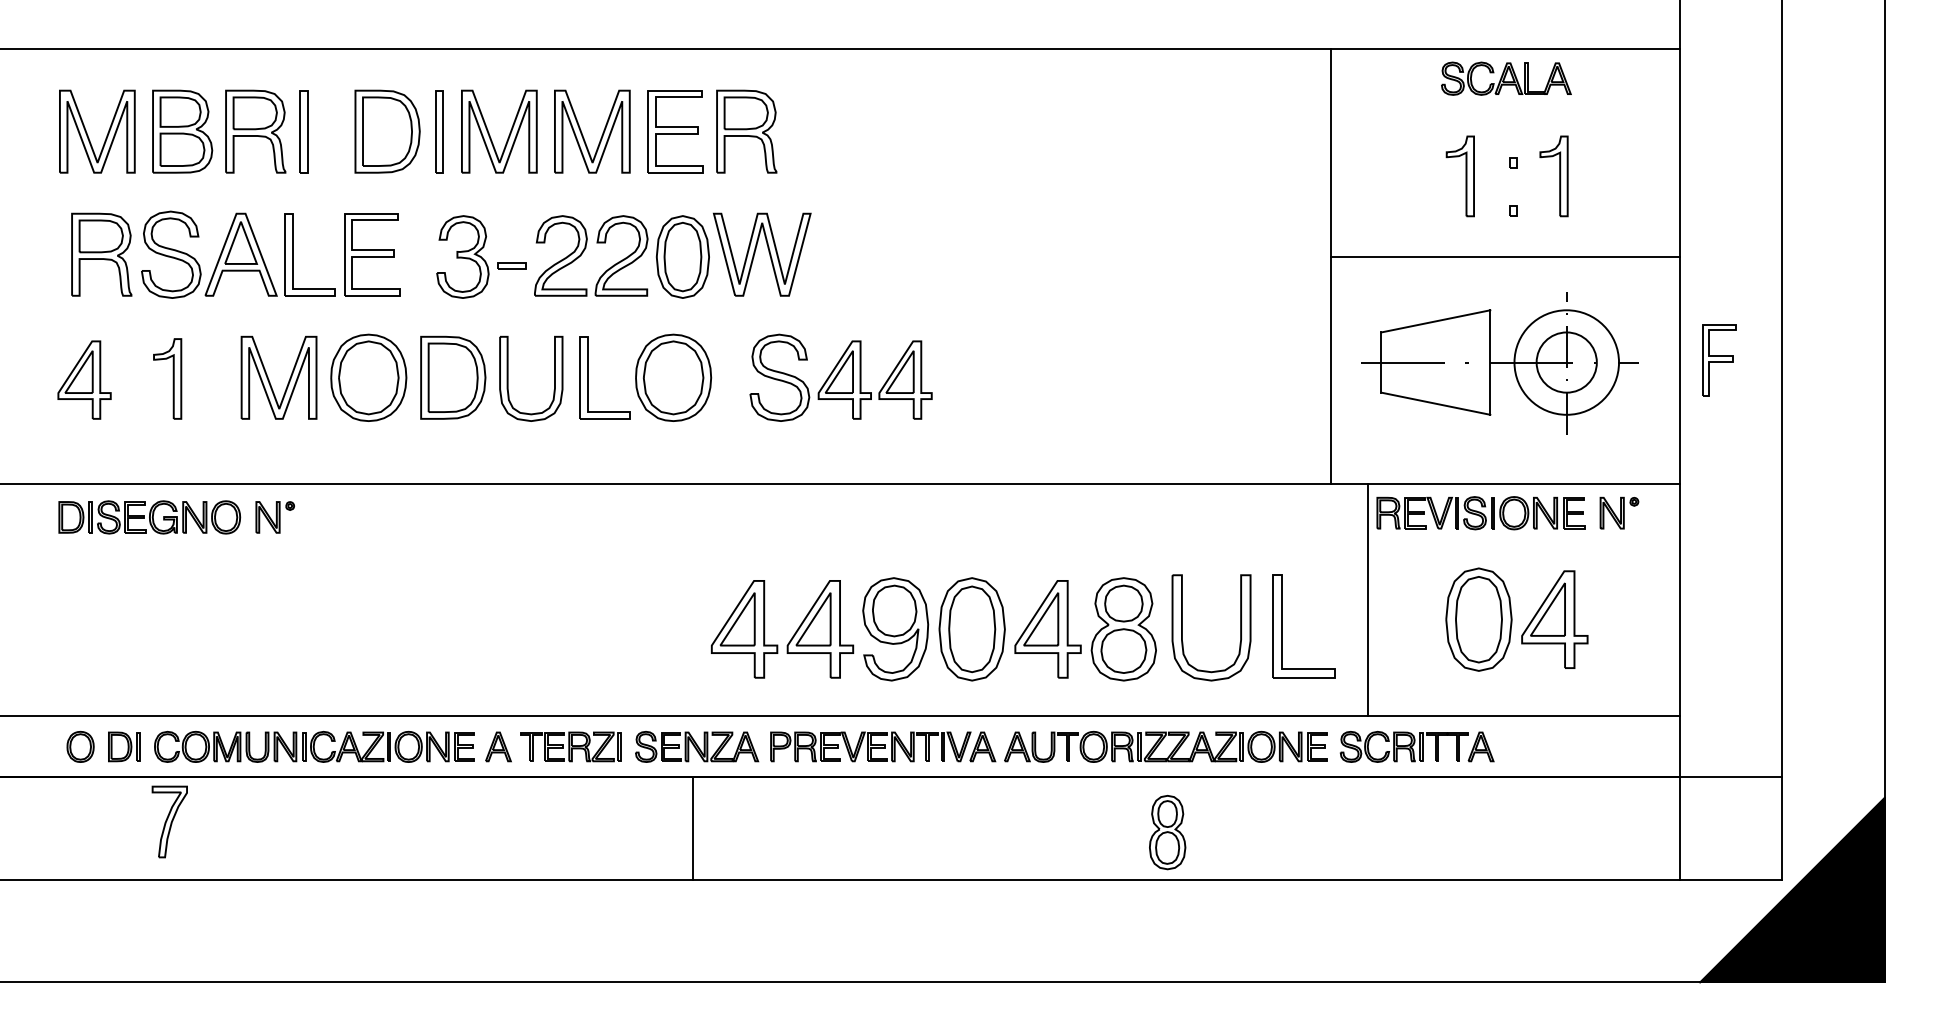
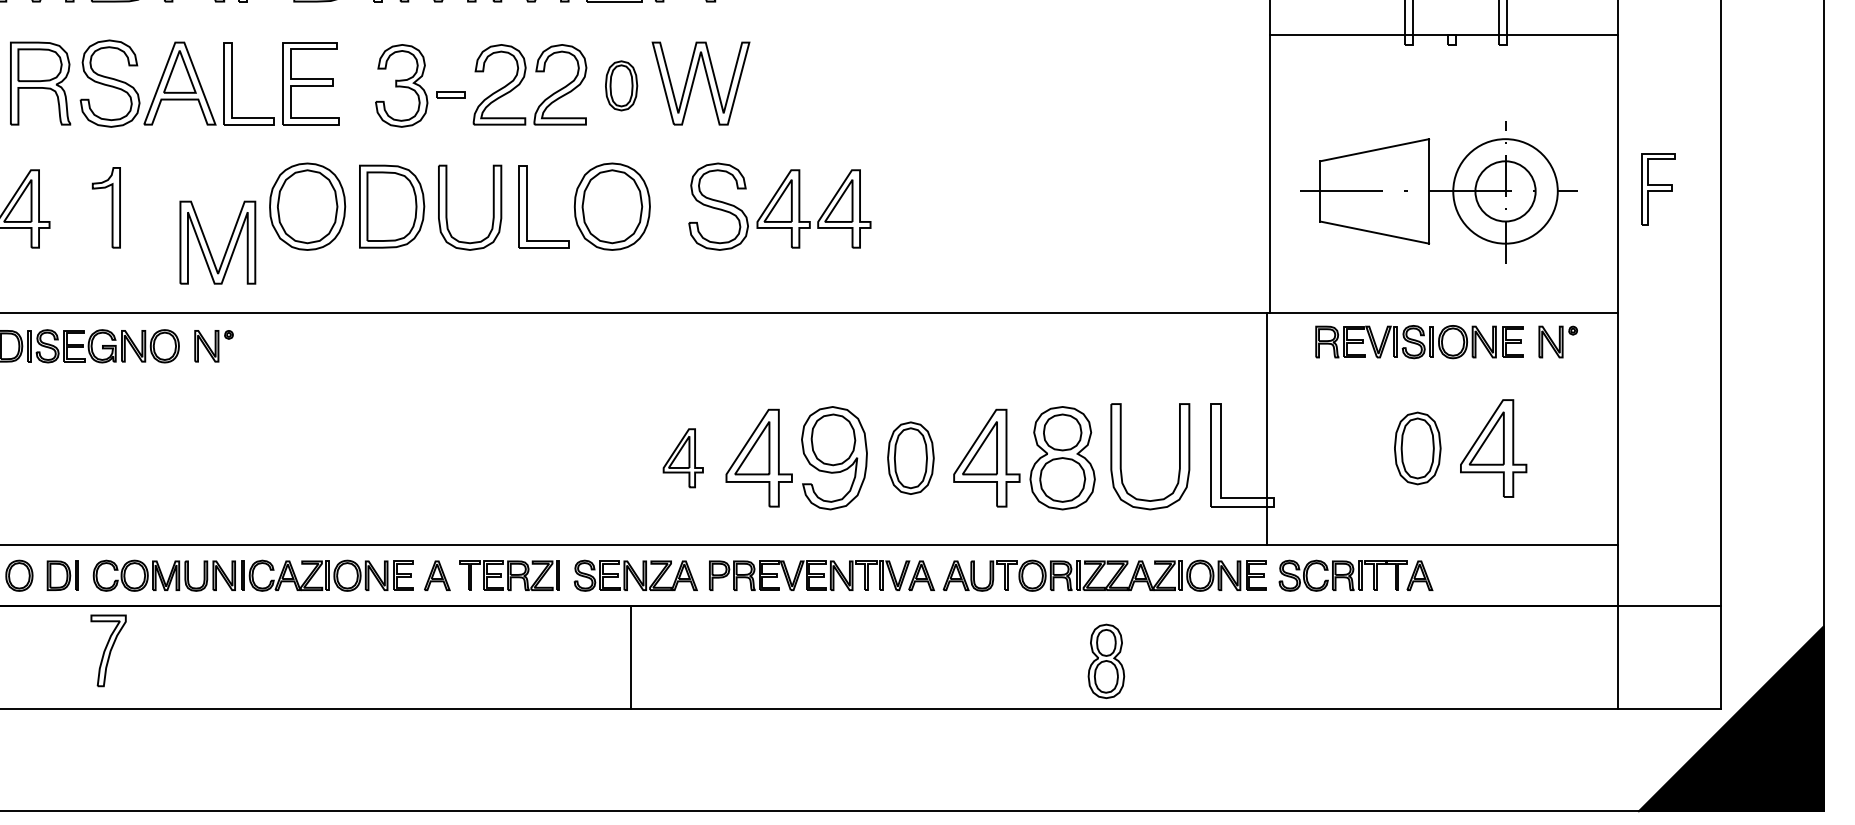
part: (682, 256) -> (621, 85), size x0.6
line: (1504, 256) -> (1443, 34), moved
part: (269, 379) -> (208, 244), moved
line: (1367, 599) -> (1266, 428), moved
part: (1478, 619) -> (1417, 448), size x0.7
part: (744, 629) -> (683, 458), size x0.6
part: (971, 629) -> (910, 458), size x0.7

